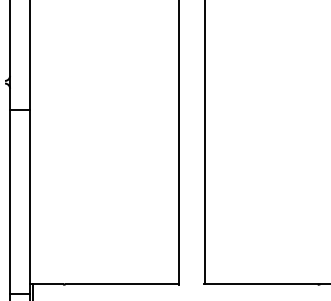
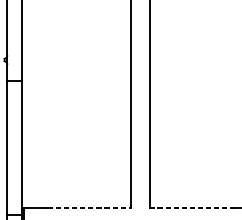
line: (122, 284) -> (89, 208), solid -> dashed
line: (261, 284) -> (191, 208), solid -> dashed

